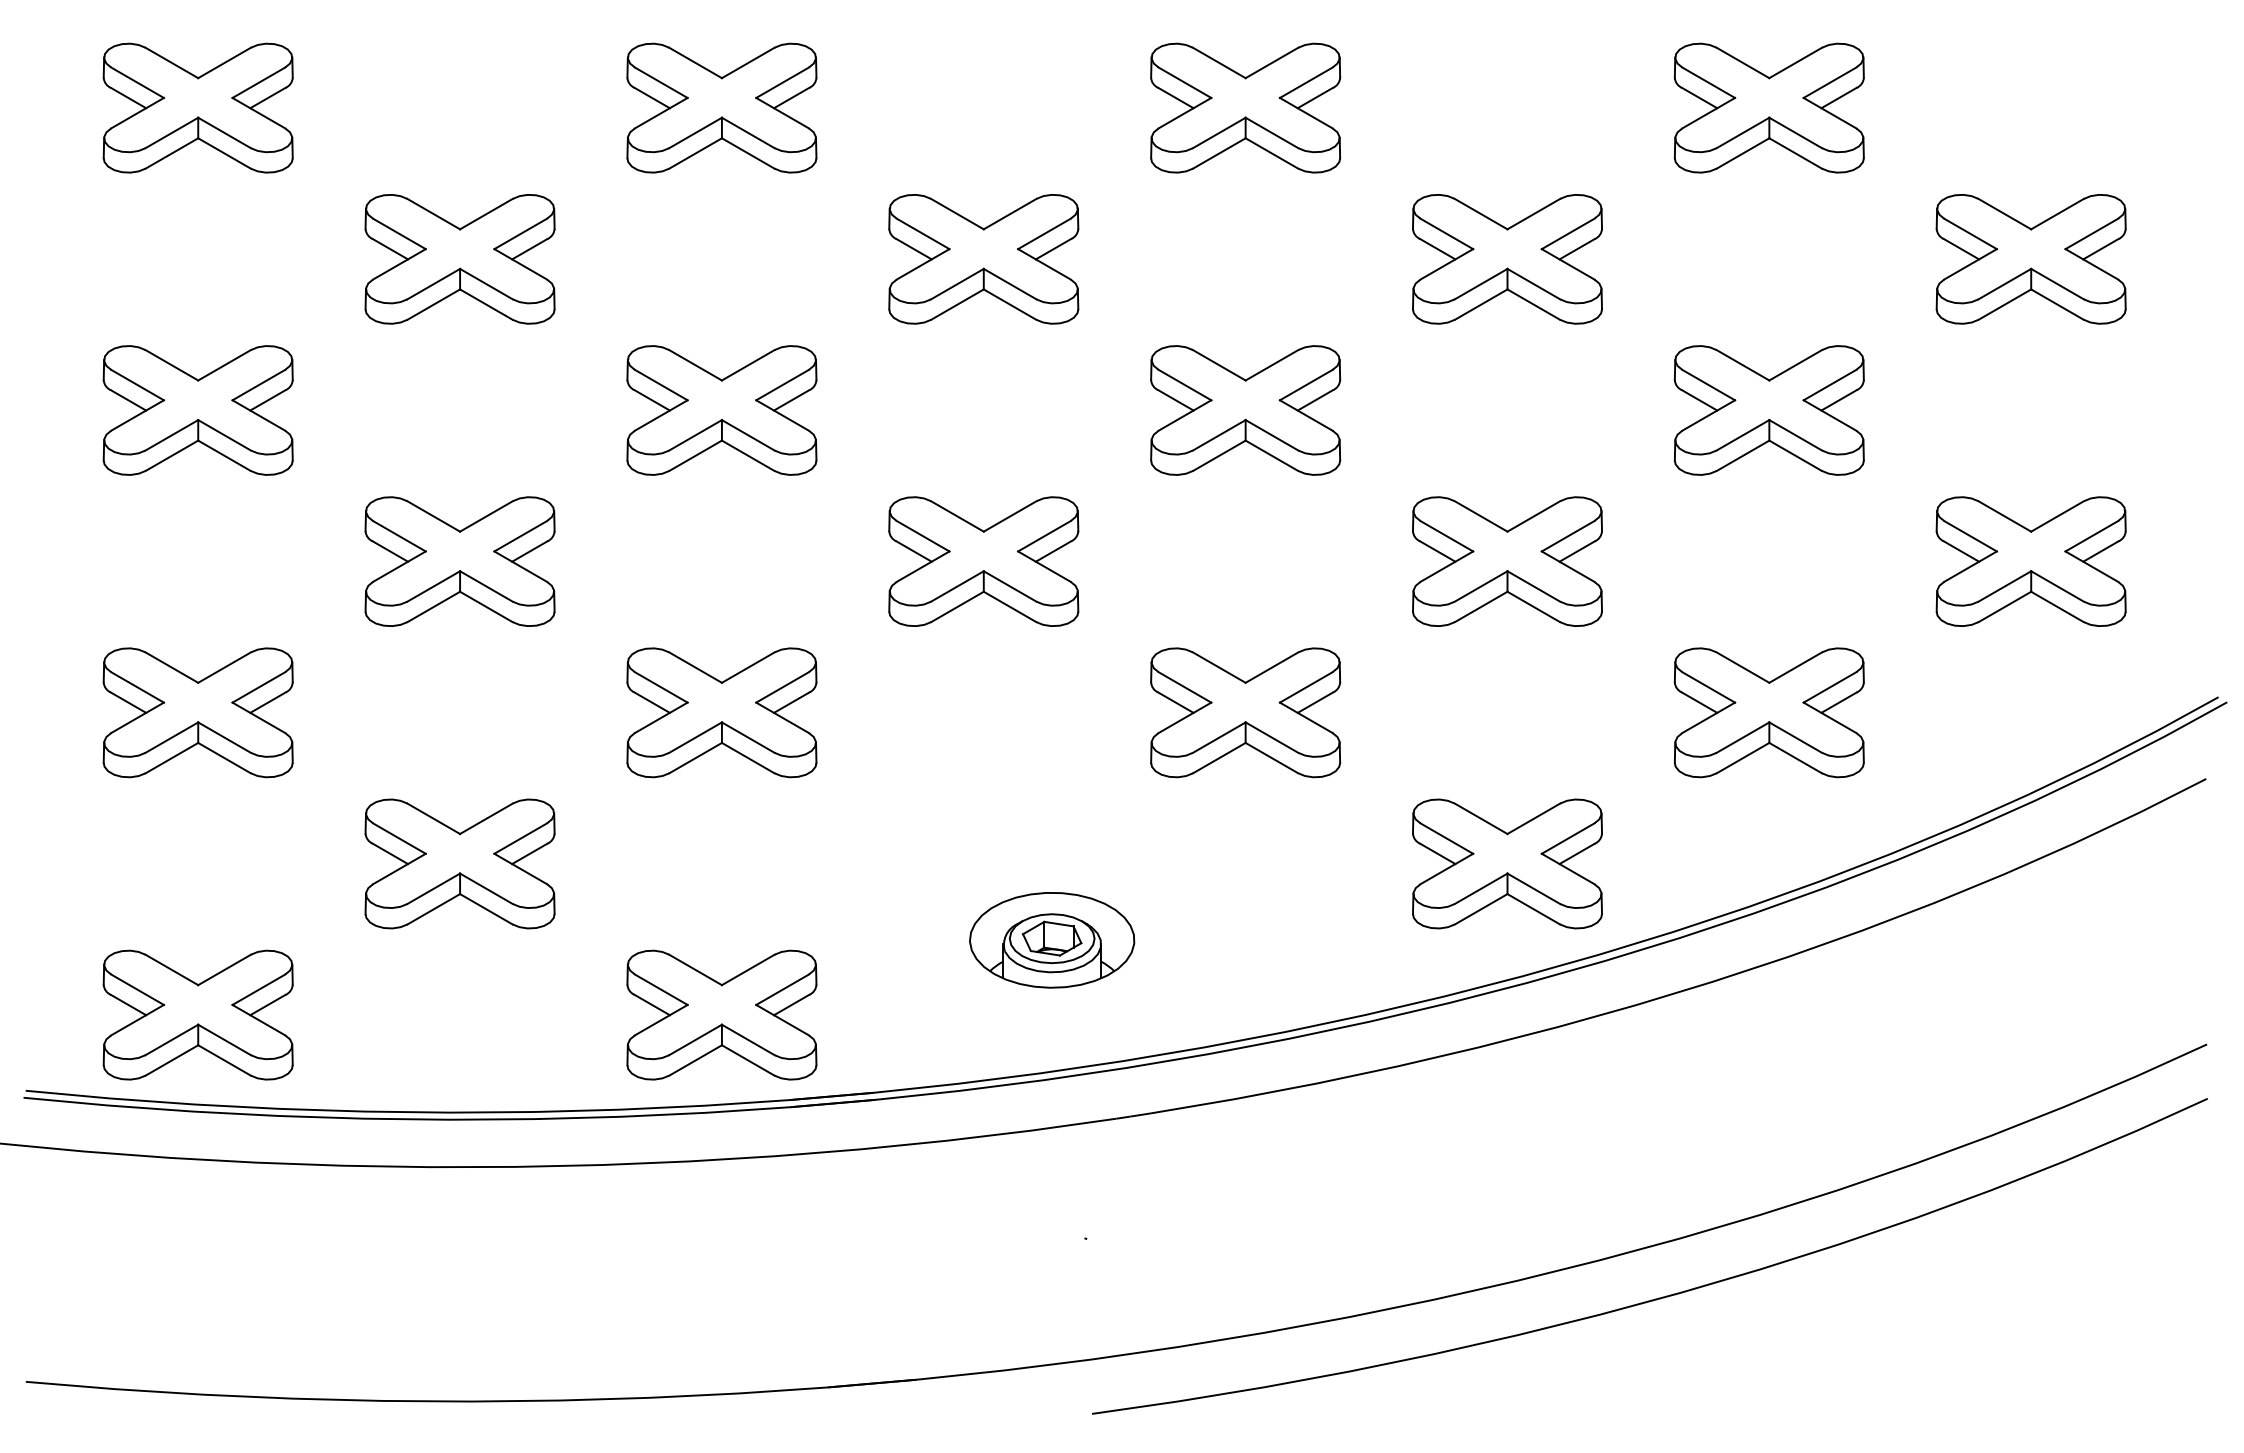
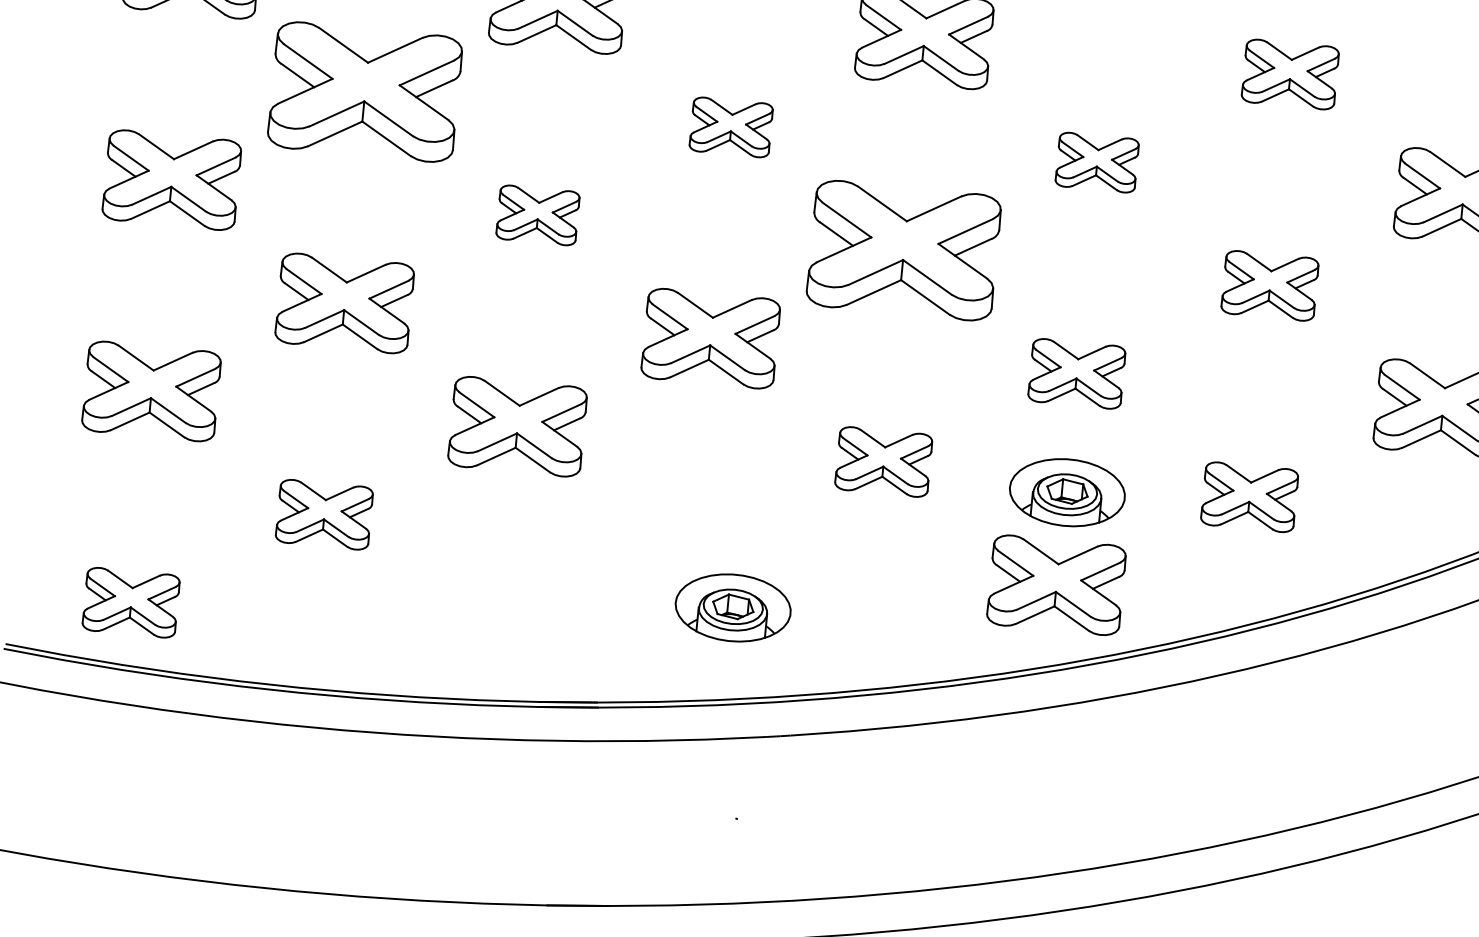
part: (1768, 107) -> (1289, 74), size x0.7
part: (459, 259) -> (364, 92), size x1.4
part: (983, 259) -> (731, 127), size x0.6
part: (1507, 259) -> (1097, 162), size x0.6
part: (721, 410) -> (537, 215), size x0.6
part: (1245, 410) -> (903, 250), size x1.4
part: (1768, 410) -> (1269, 285), size x0.7
part: (1507, 561) -> (1076, 373), size x0.7
part: (1245, 712) -> (883, 461), size x0.7
part: (1768, 712) -> (1249, 496), size x0.7
part: (1510, 731) -> (1067, 492), added
part: (459, 863) -> (324, 514), size x0.7
part: (197, 1014) -> (130, 602), size x0.7
part: (721, 1014) -> (497, 637), removed

